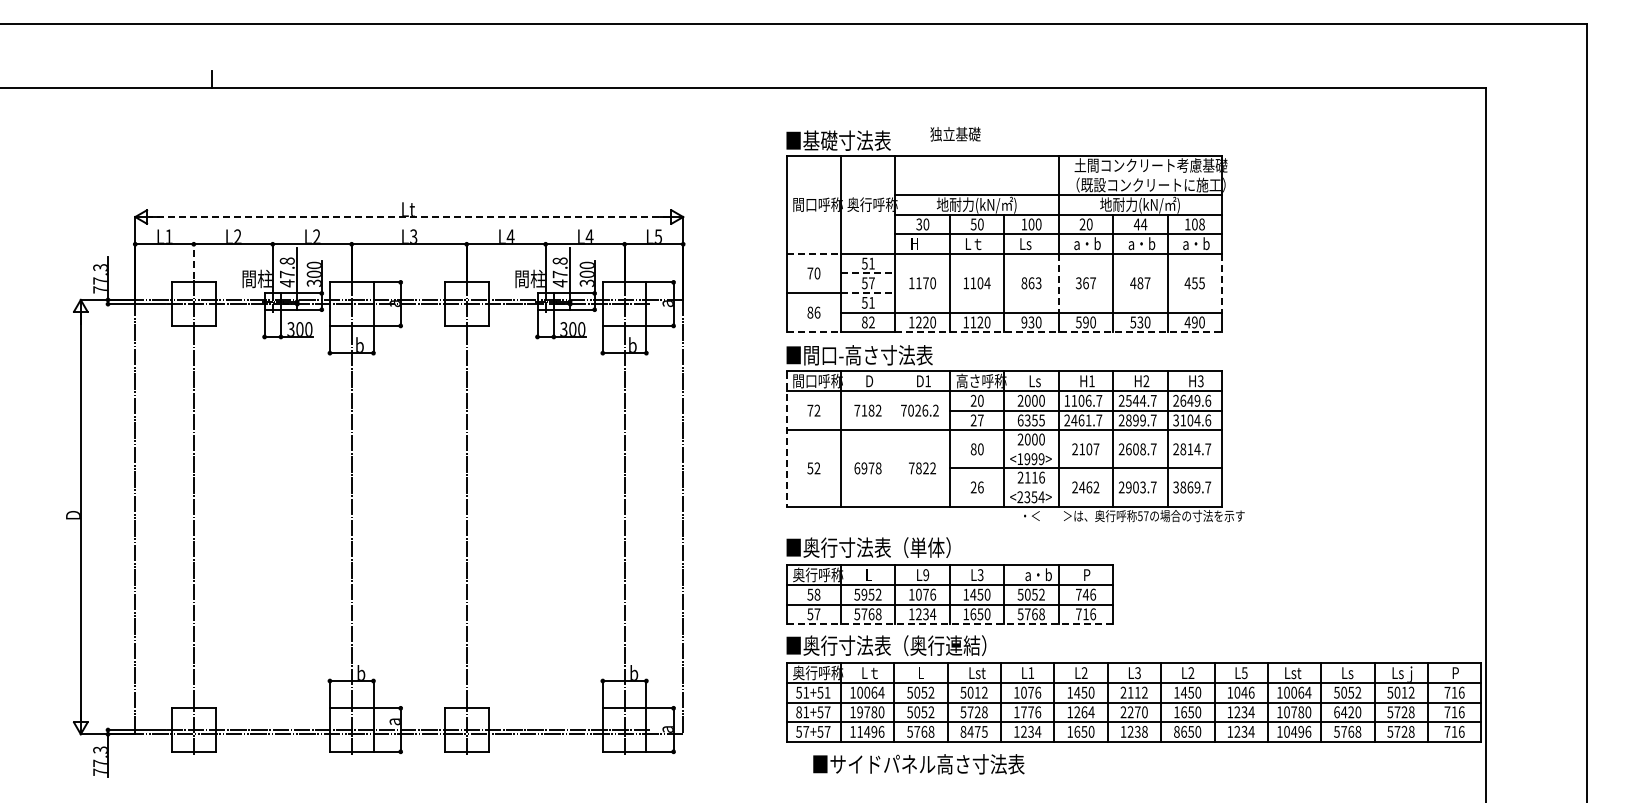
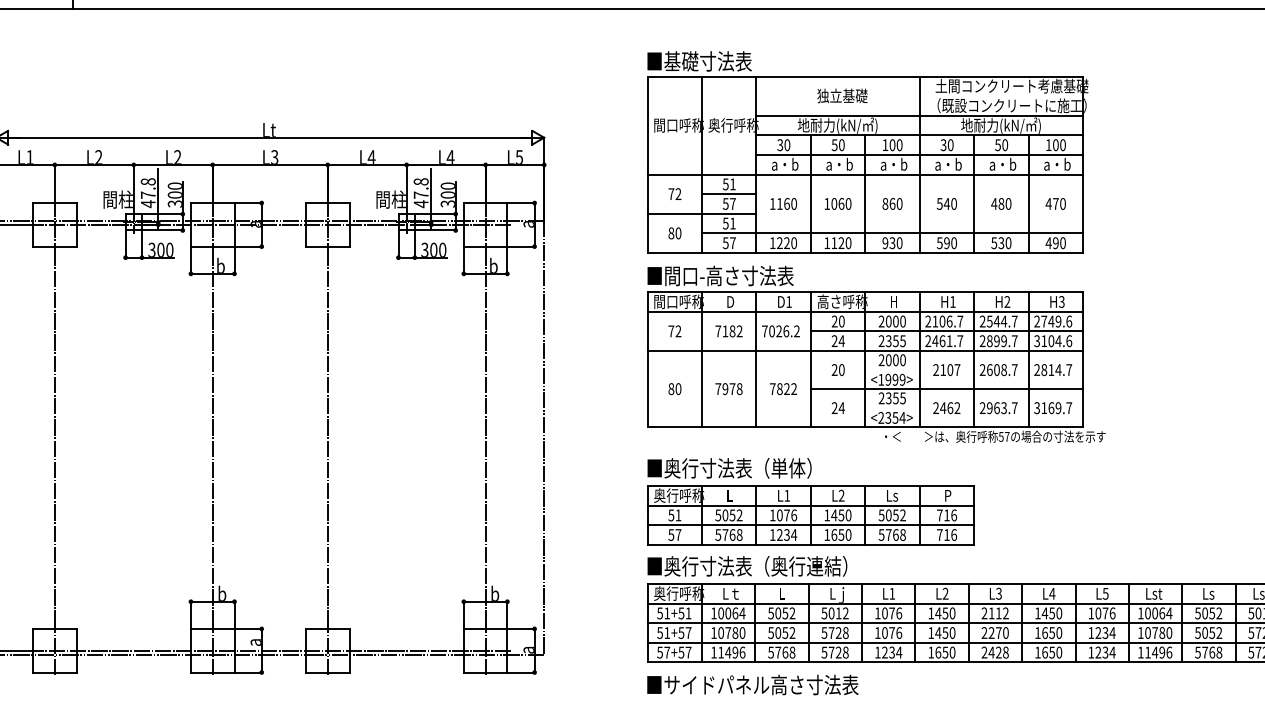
text: (955, 134) -> (842, 96), moved
line: (408, 217) -> (269, 138), dashed -> solid
text: (1082, 224) -> (943, 145), 20 -> 30
text: (1140, 224) -> (1001, 145), 44 -> 50
text: (1201, 224) -> (1062, 145), 108 -> 100
text: (924, 243) -> (785, 164), H -> a・b
text: (978, 243) -> (839, 164), Lｔ -> a・b
text: (1032, 243) -> (893, 164), Ls -> a・b
line: (814, 253) -> (675, 174), dashed -> solid
line: (193, 261) -> (54, 182), dashed -> solid
text: (817, 273) -> (678, 194), 70 -> 72
line: (868, 273) -> (729, 194), dashed -> solid
text: (925, 283) -> (786, 204), 1170 -> 1160
text: (980, 283) -> (841, 204), 1104 -> 1060
text: (1038, 283) -> (899, 204), 863 -> 860
line: (1058, 283) -> (919, 204), dashed -> solid
text: (1085, 283) -> (946, 204), 367 -> 540
text: (1147, 283) -> (1008, 204), 487 -> 480
text: (1197, 283) -> (1058, 204), 455 -> 470
line: (1222, 283) -> (1083, 204), dashed -> solid
line: (868, 293) -> (729, 214), dashed -> solid
text: (817, 312) -> (678, 233), 86 -> 80
text: (868, 322) -> (729, 243), 82 -> 57
line: (814, 332) -> (675, 253), dashed -> solid
line: (1059, 332) -> (920, 253), dashed -> solid
text: (1034, 381) -> (895, 302), Ls -> H
text: (1067, 400) -> (928, 321), 1106.7 -> 2106.7
text: (1183, 400) -> (1044, 321), 2649.6 -> 2749.6
text: (980, 420) -> (841, 341), 27 -> 24
text: (1020, 420) -> (881, 341), 6355 -> 2355
line: (895, 438) -> (756, 359), added
line: (786, 439) -> (647, 360), dashed -> solid
text: (973, 449) -> (834, 370), 80 -> 20
text: (813, 468) -> (674, 389), 52 -> 80
text: (857, 468) -> (718, 389), 6978 -> 7978
text: (1034, 477) -> (895, 398), 2116 -> 2355
text: (980, 487) -> (841, 408), 26 -> 24
text: (1135, 487) -> (996, 408), 2903.7 -> 2963.7
text: (1183, 487) -> (1044, 408), 3869.7 -> 3169.7
text: (1038, 574) -> (899, 495), a・b -> Ls
text: (926, 575) -> (787, 496), L9 -> L1
text: (980, 575) -> (841, 496), L3 -> L2
text: (817, 594) -> (678, 515), 58 -> 51
text: (864, 594) -> (725, 515), 5952 -> 5052
text: (1085, 594) -> (946, 515), 746 -> 716
line: (950, 624) -> (811, 545), dashed -> solid
text: (1191, 672) -> (1052, 593), L2 -> L4
text: (980, 673) -> (841, 594), Lst -> Lｊ
text: (1244, 692) -> (1105, 613), 1046 -> 1076
text: (799, 711) -> (660, 632), 81+57 -> 51+57
text: (859, 712) -> (720, 633), 19780 -> 10780
text: (1023, 712) -> (884, 633), 1776 -> 1076
text: (1084, 712) -> (945, 633), 1264 -> 1450
text: (1347, 712) -> (1208, 633), 6420 -> 5052
text: (973, 731) -> (834, 652), 8475 -> 5728
text: (1130, 731) -> (991, 652), 1238 -> 2428
text: (1176, 731) -> (1037, 652), 8650 -> 1650
text: (1286, 731) -> (1147, 652), 10496 -> 11496
text: (918, 764) -> (752, 685), moved

